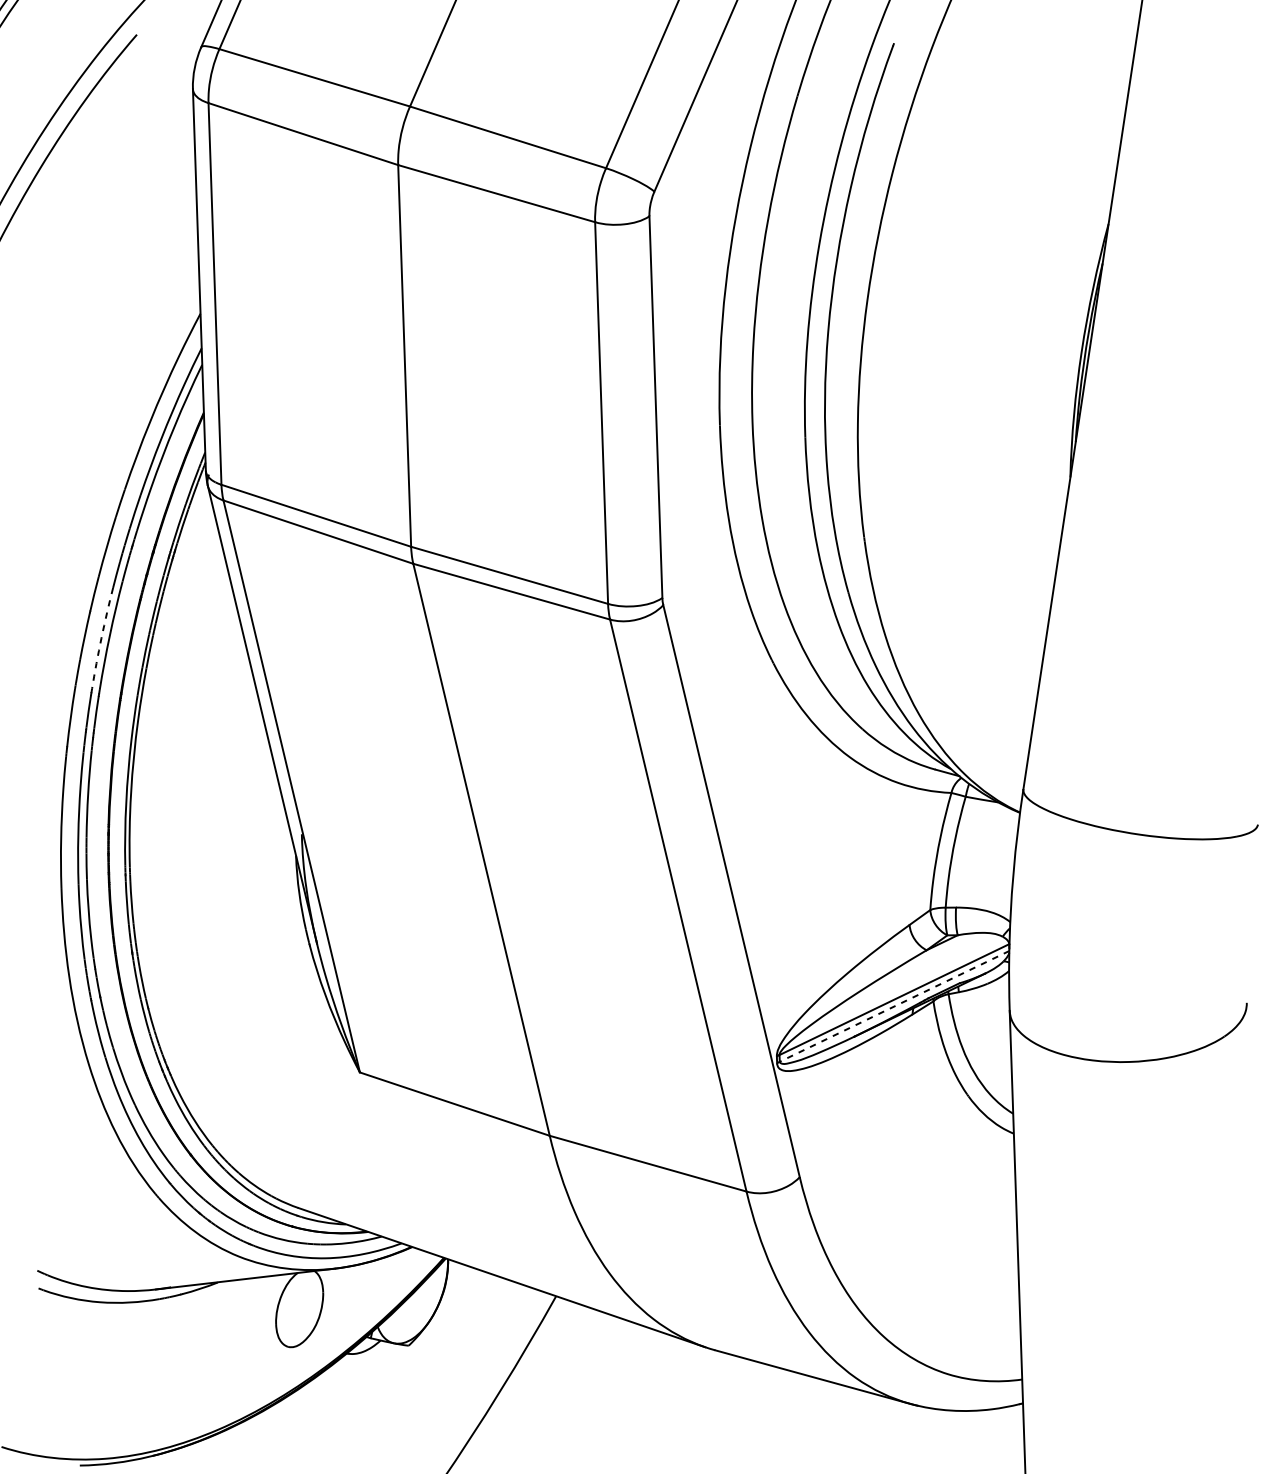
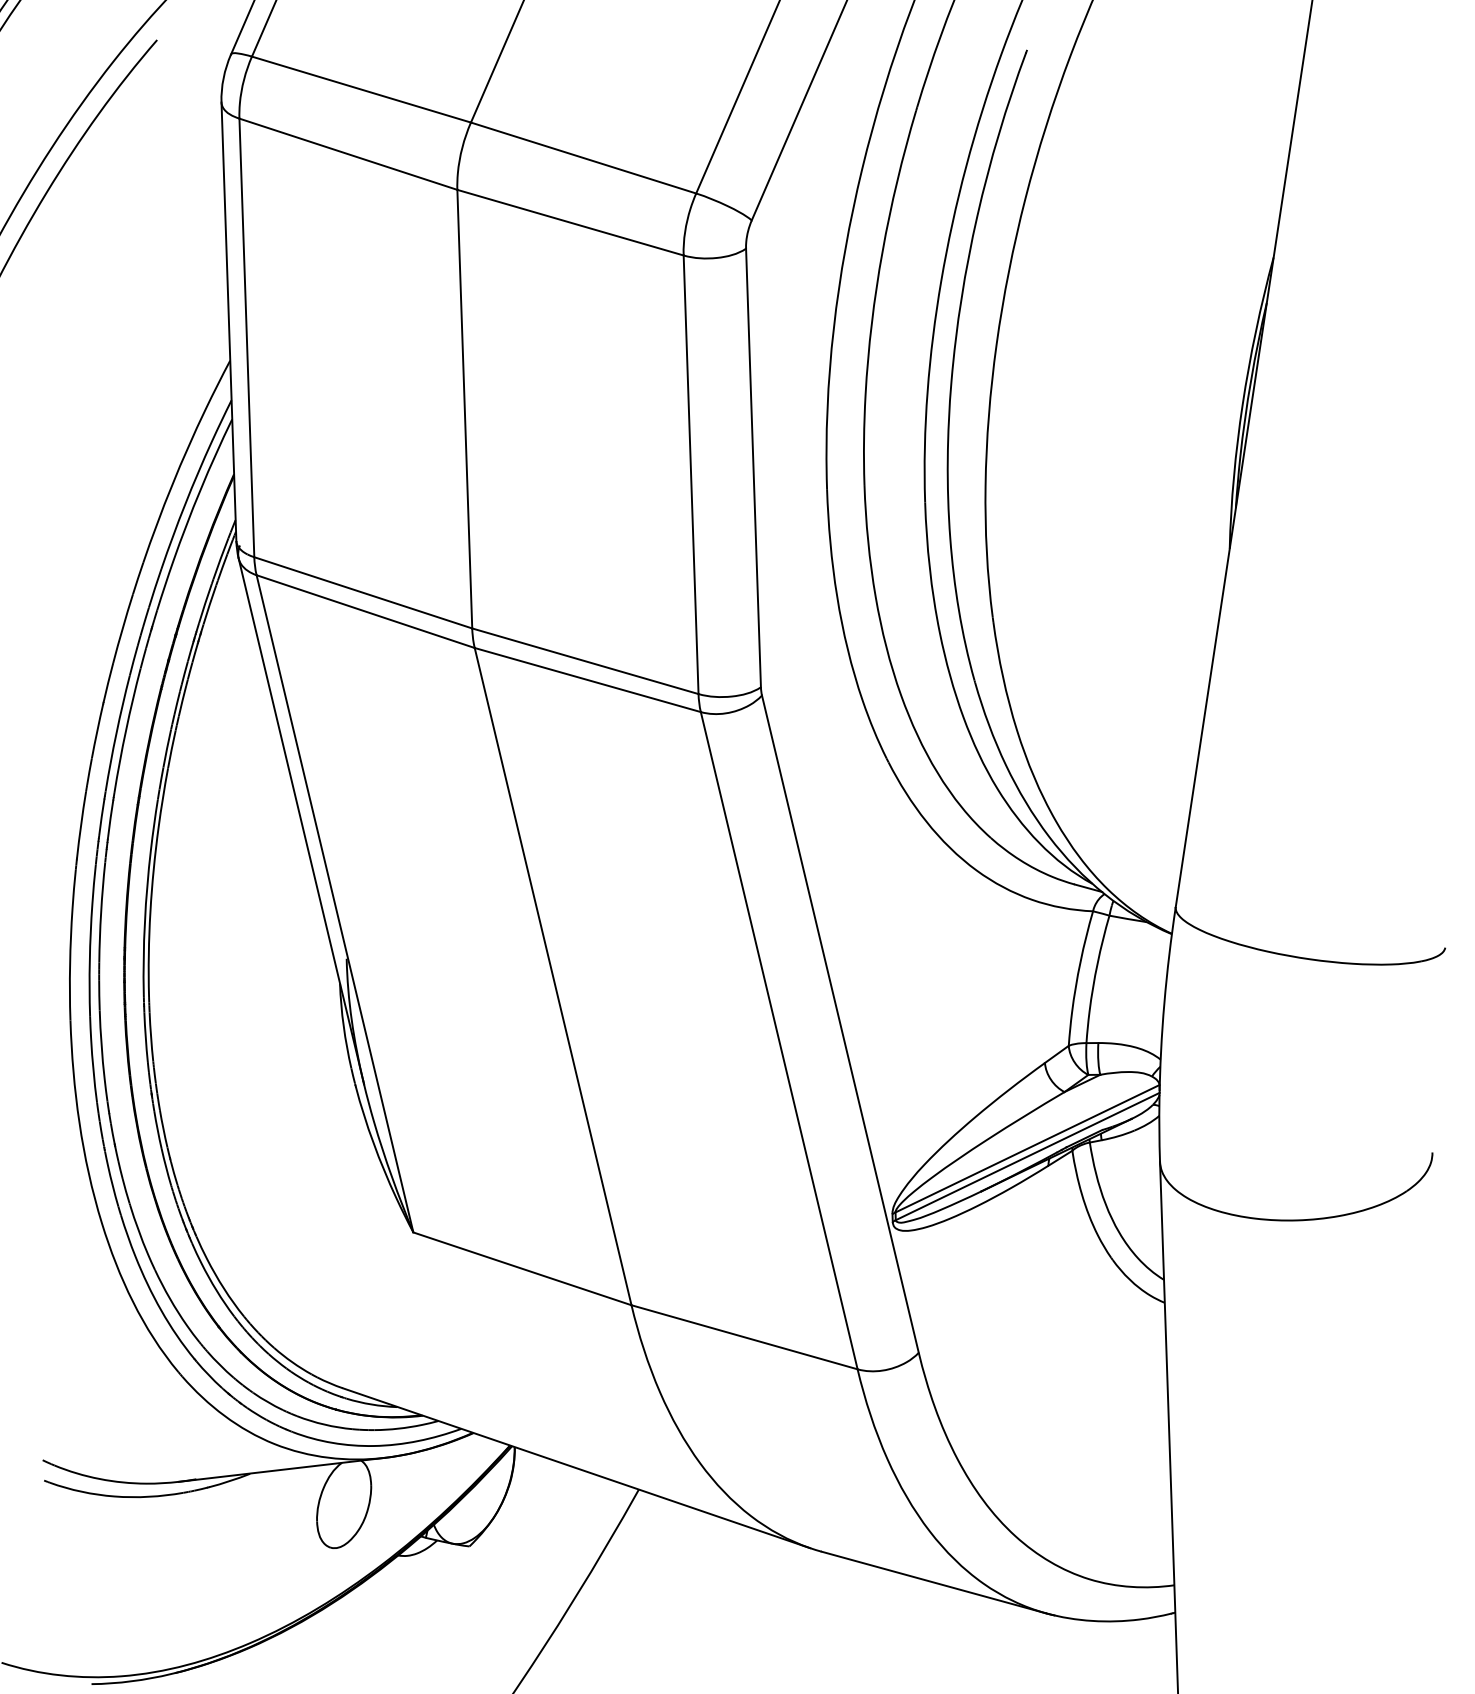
arc: (101, 638) -> (116, 733), dashed -> solid
line: (894, 1006) -> (1027, 1156), dashed -> solid

